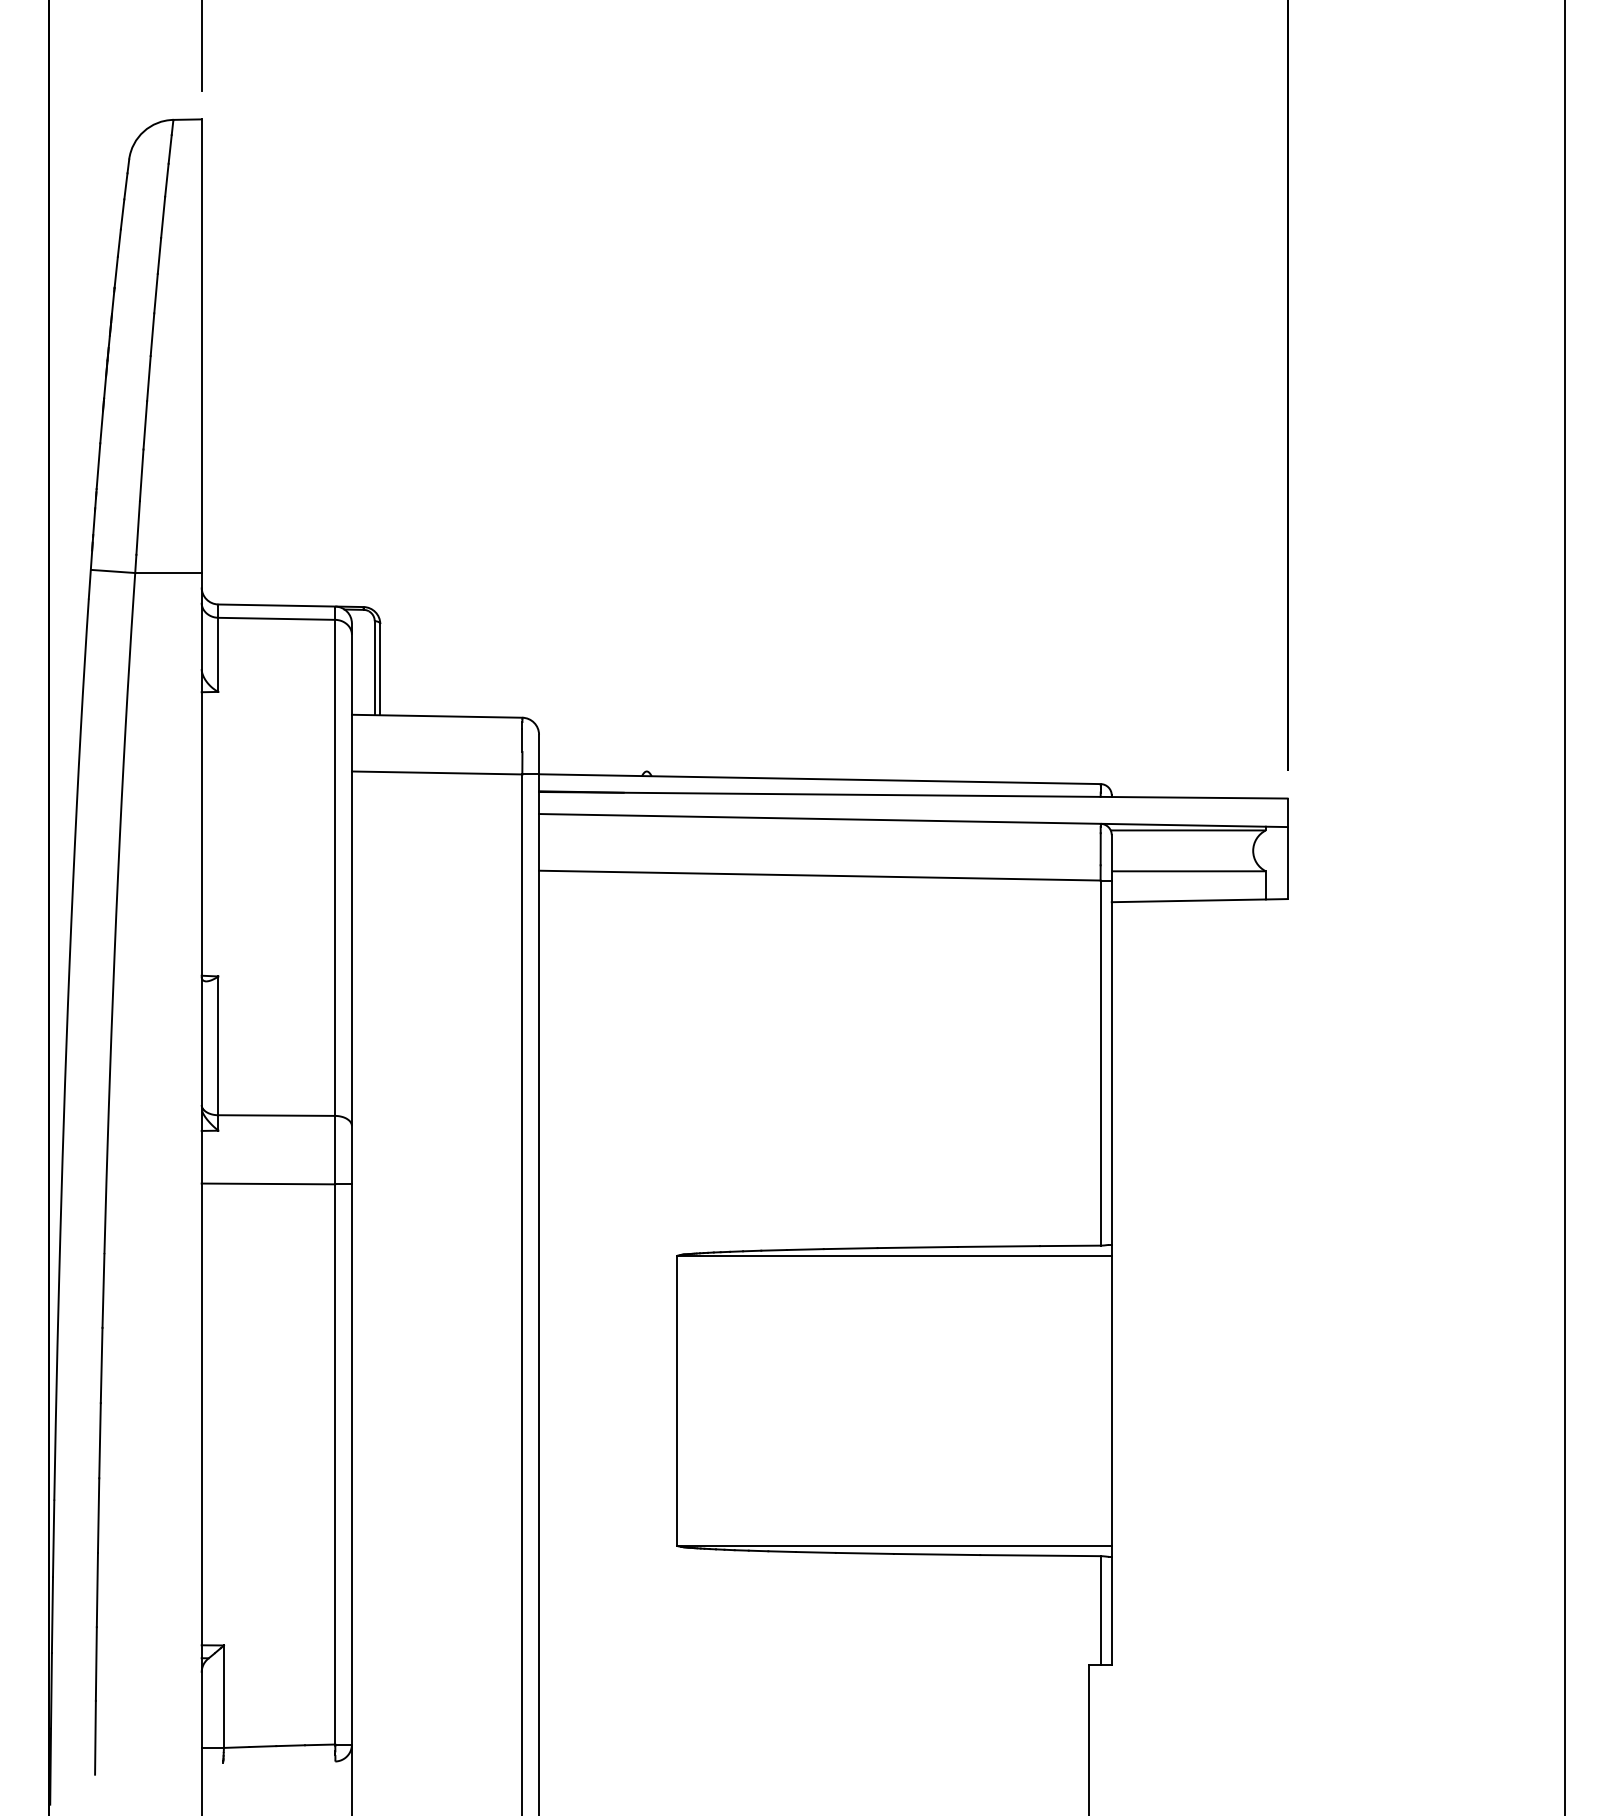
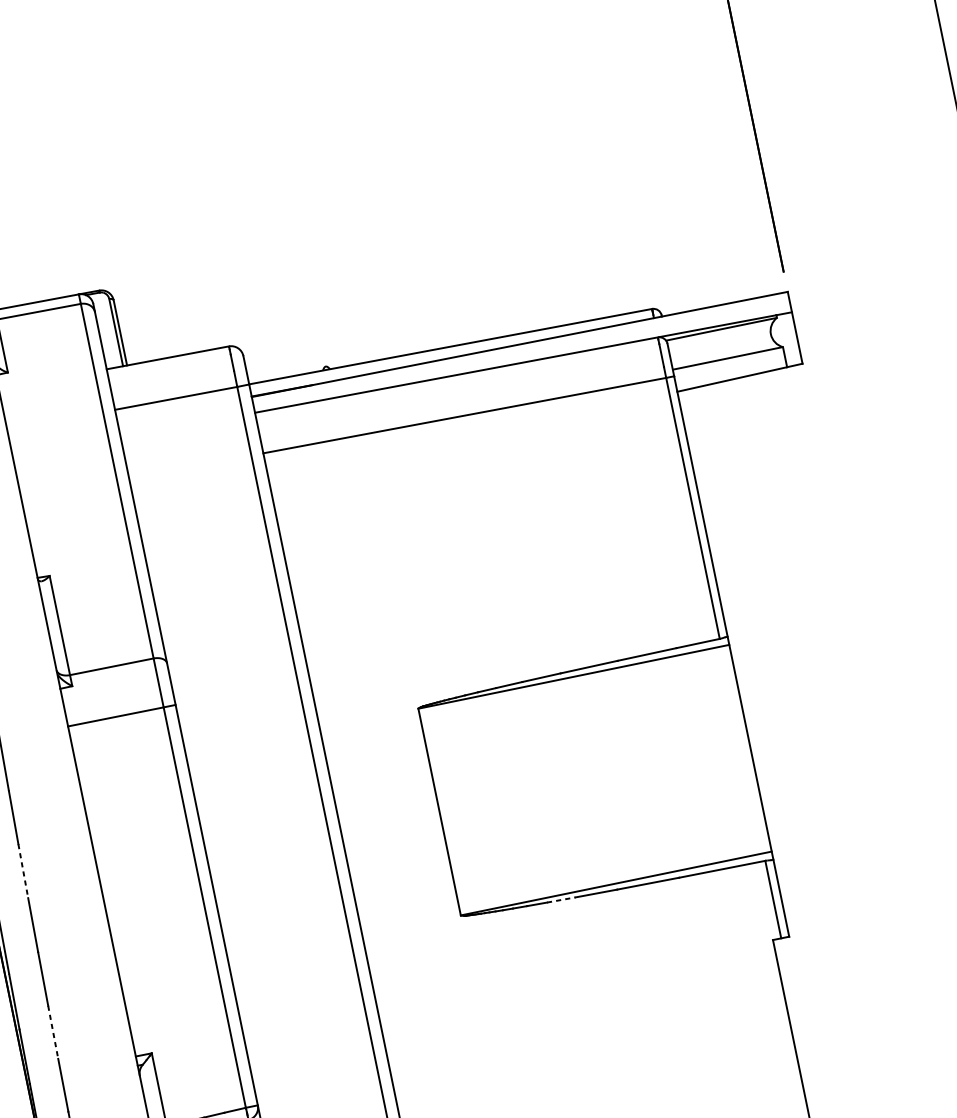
line: (101, 1365) -> (23, 871), solid -> dashed
line: (815, 1552) -> (560, 900), solid -> dashed
line: (97, 1590) -> (53, 1032), solid -> dashed

